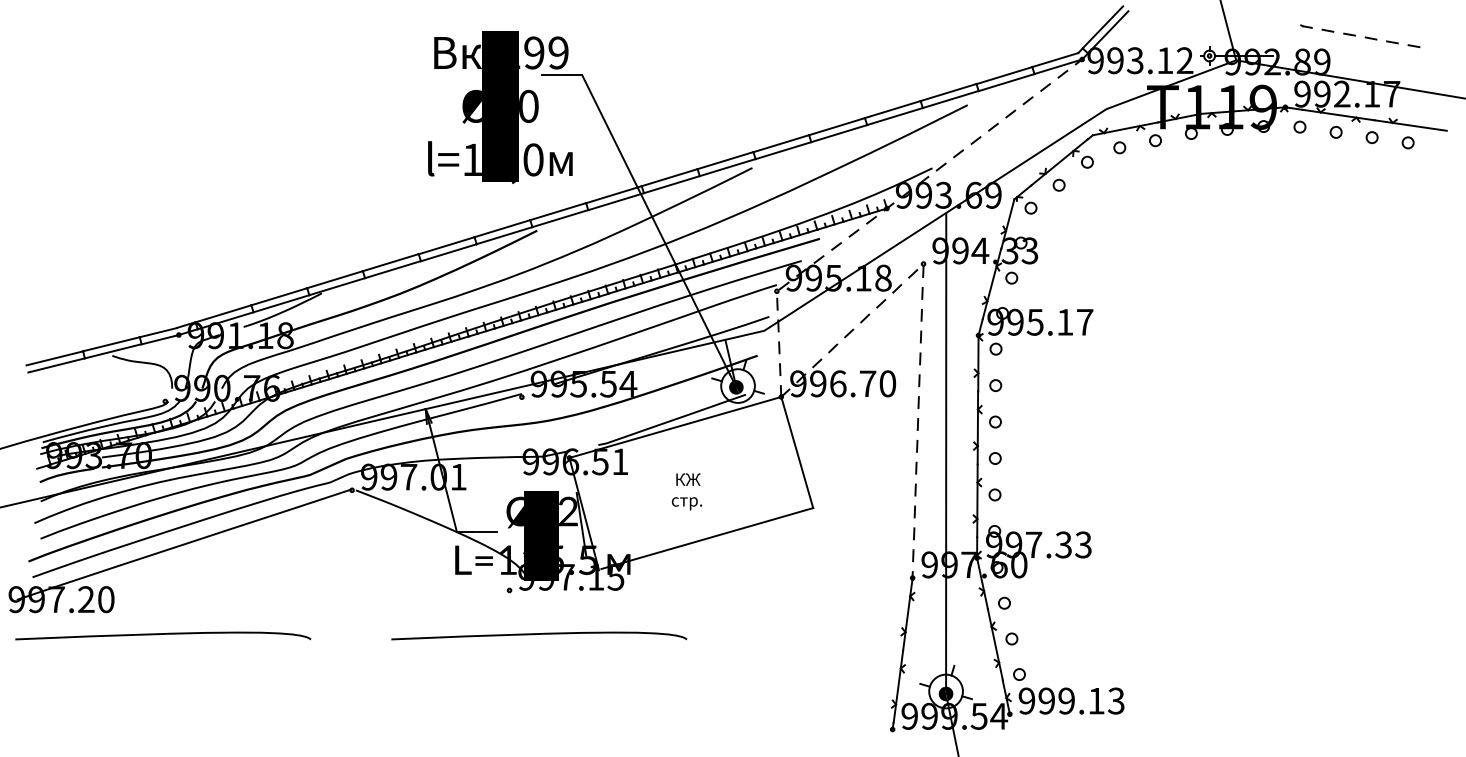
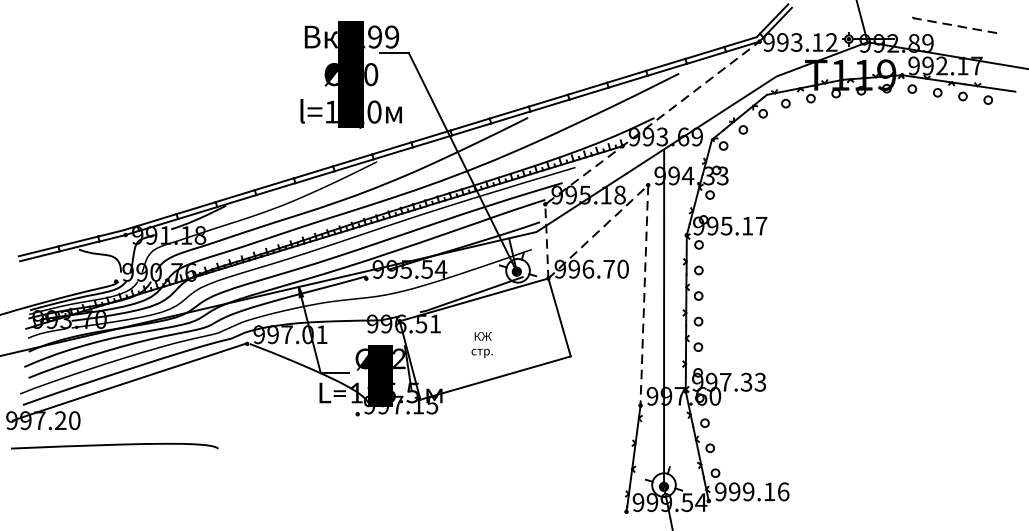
curve: (539, 634) -> (378, 445), removed
text: (1116, 700) -> (783, 491), 999.13 -> 999.16

